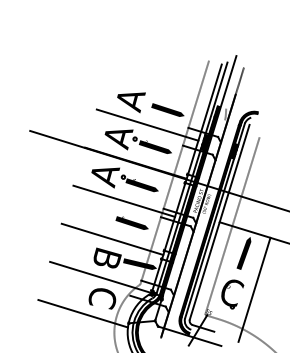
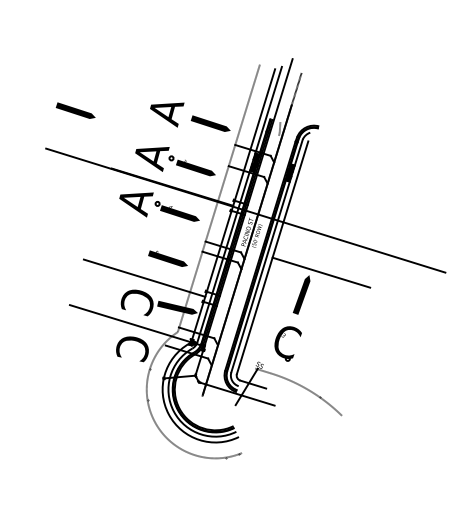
line: (54, 99) -> (75, 110), added
line: (147, 124) -> (186, 141), removed
line: (124, 201) -> (158, 232), removed
line: (232, 226) -> (287, 262), removed
text: (106, 259) -> (137, 302), B -> C
line: (254, 289) -> (314, 338), removed
line: (83, 313) -> (109, 366), removed

